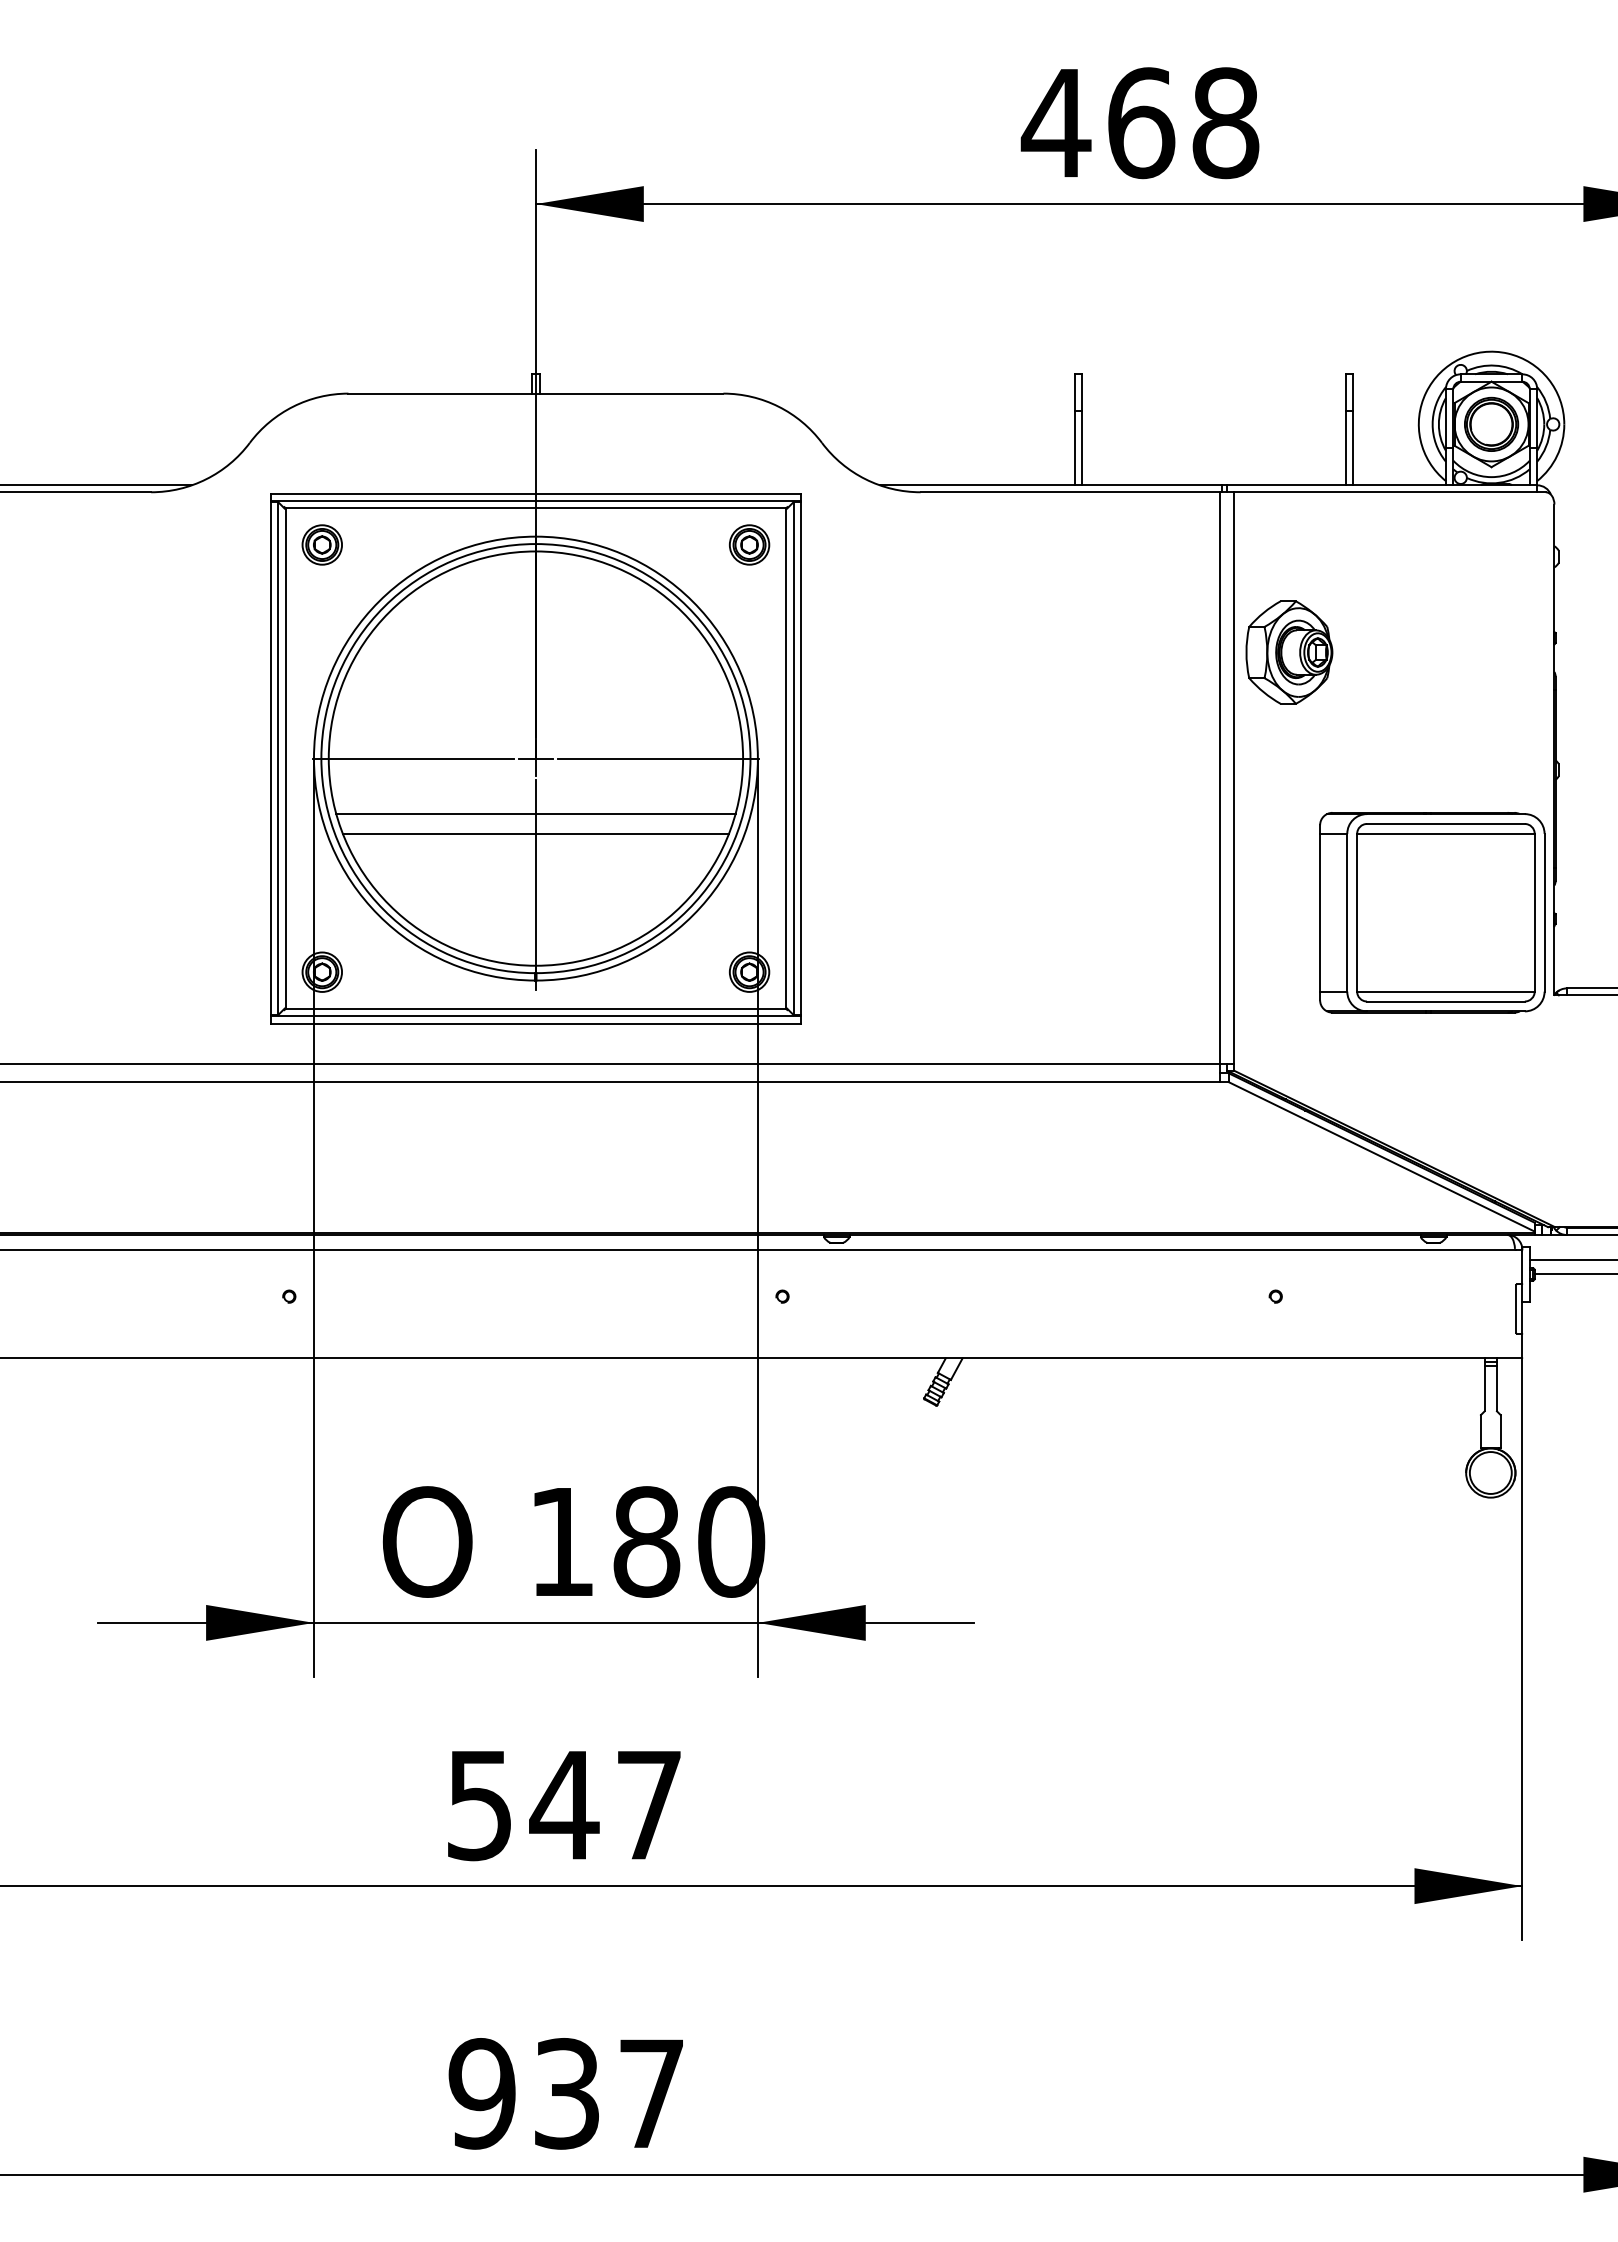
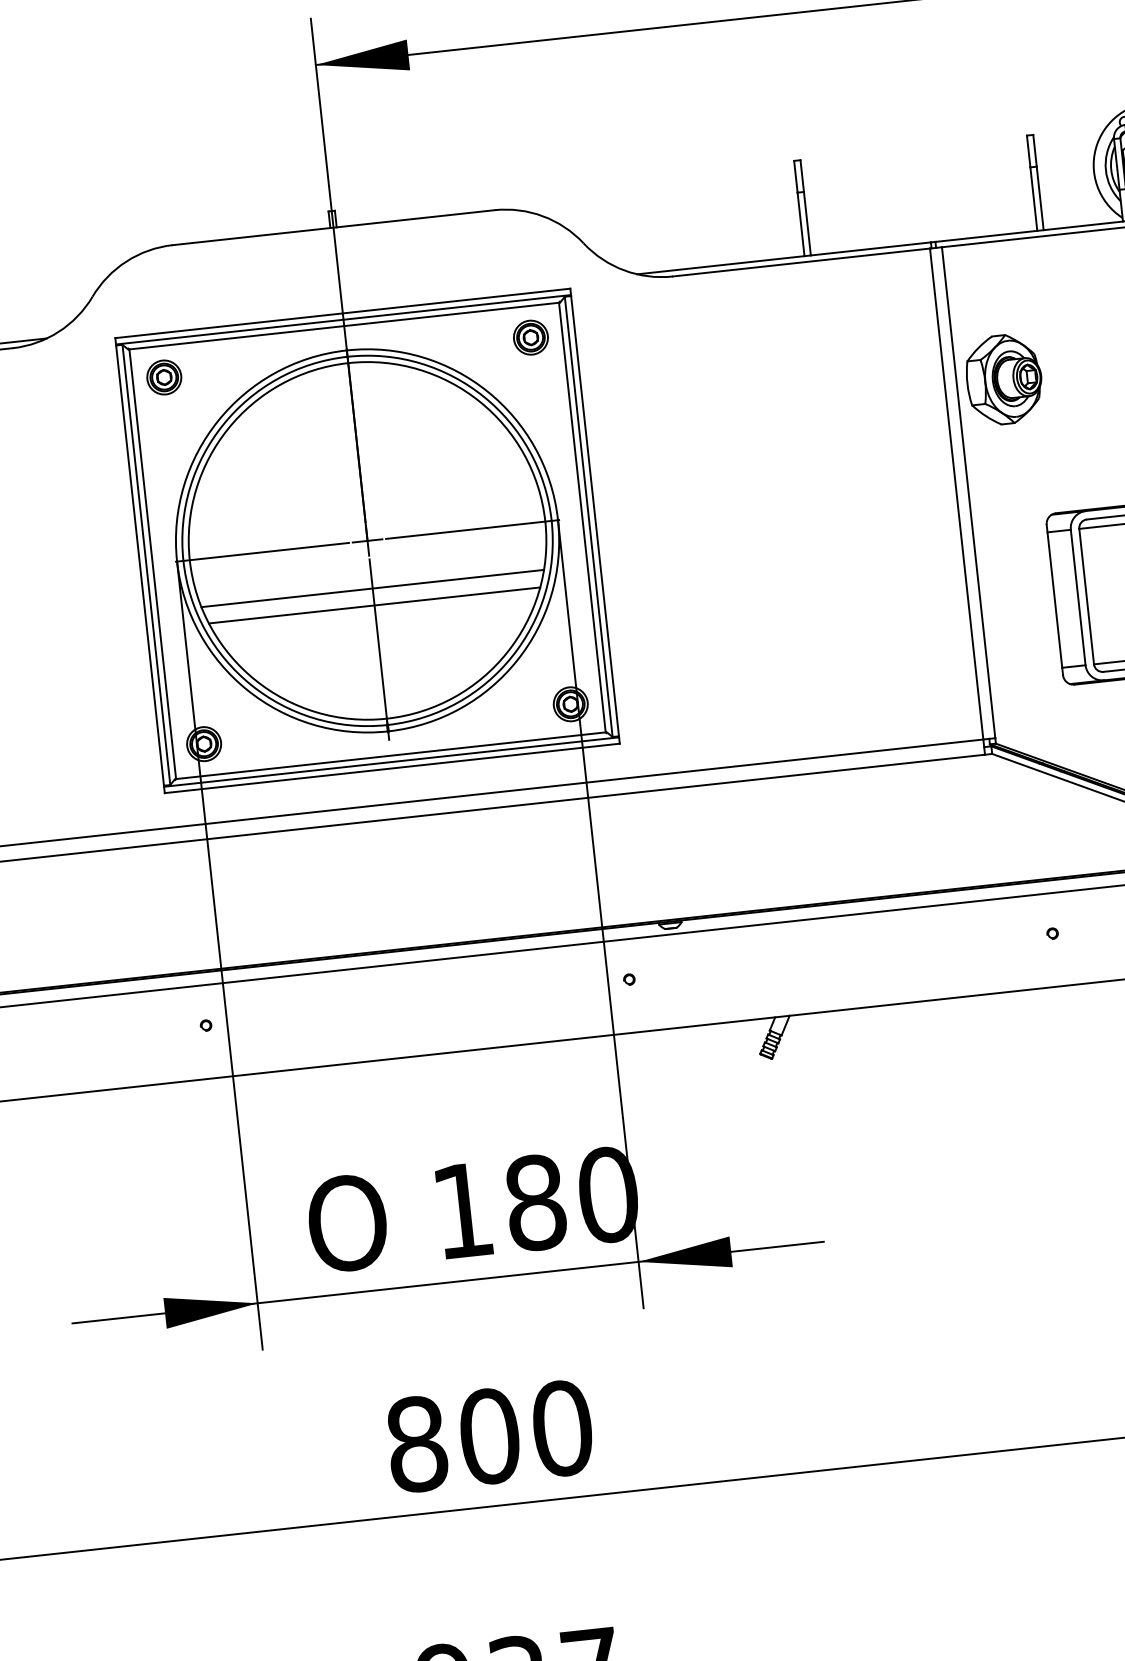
text: (564, 1805) -> (489, 1436), 547 -> 800

